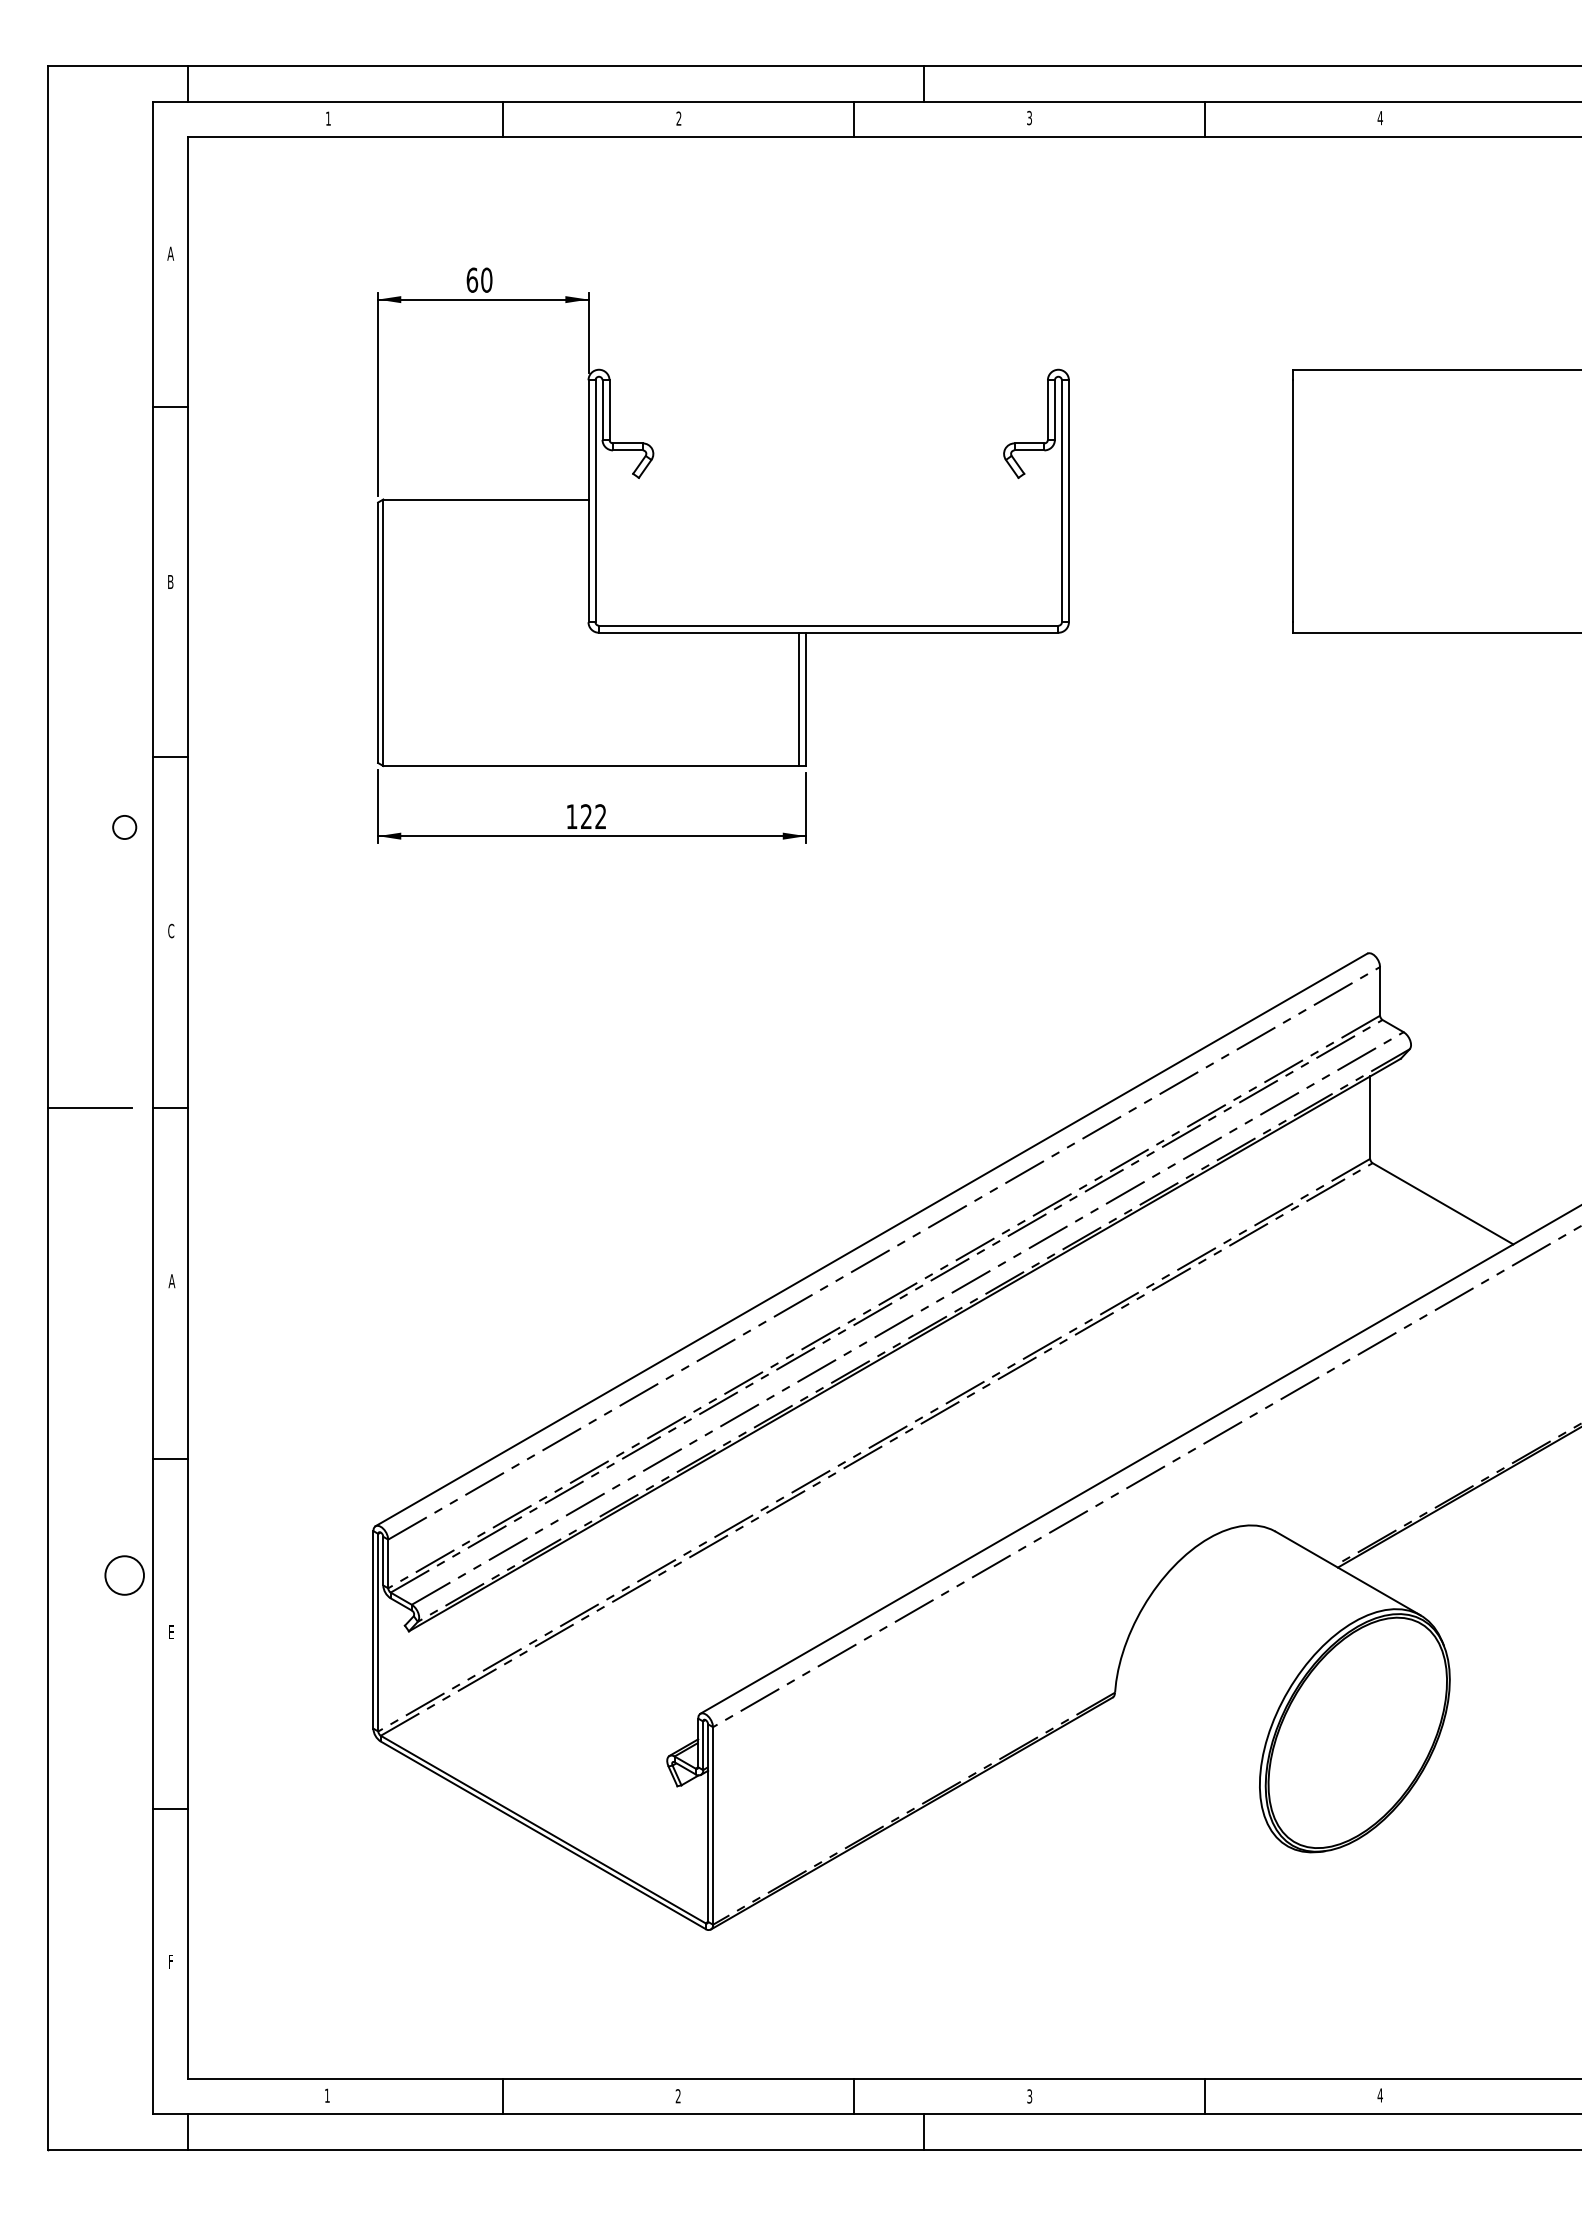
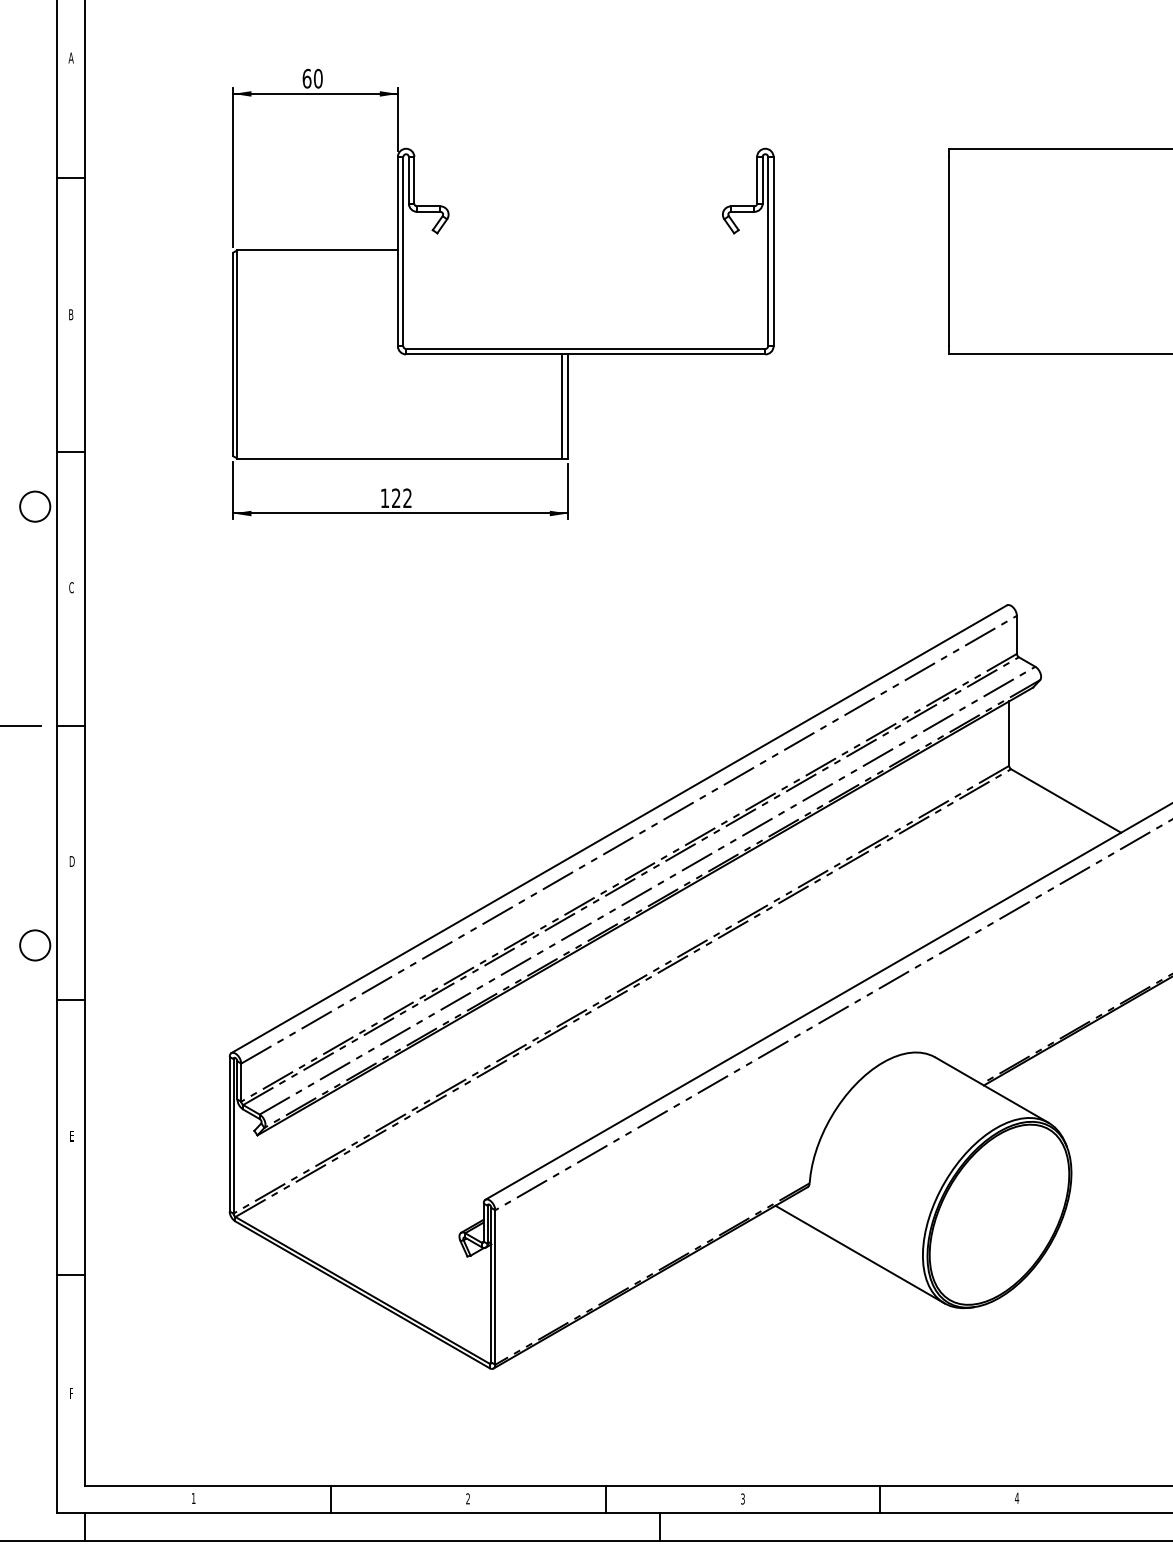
circle: (124, 827) -> (35, 506), size x1.67
text: (171, 1281) -> (71, 861), A -> D
circle: (124, 1575) -> (35, 945), moved
line: (1179, 1783) -> (860, 1254), added

